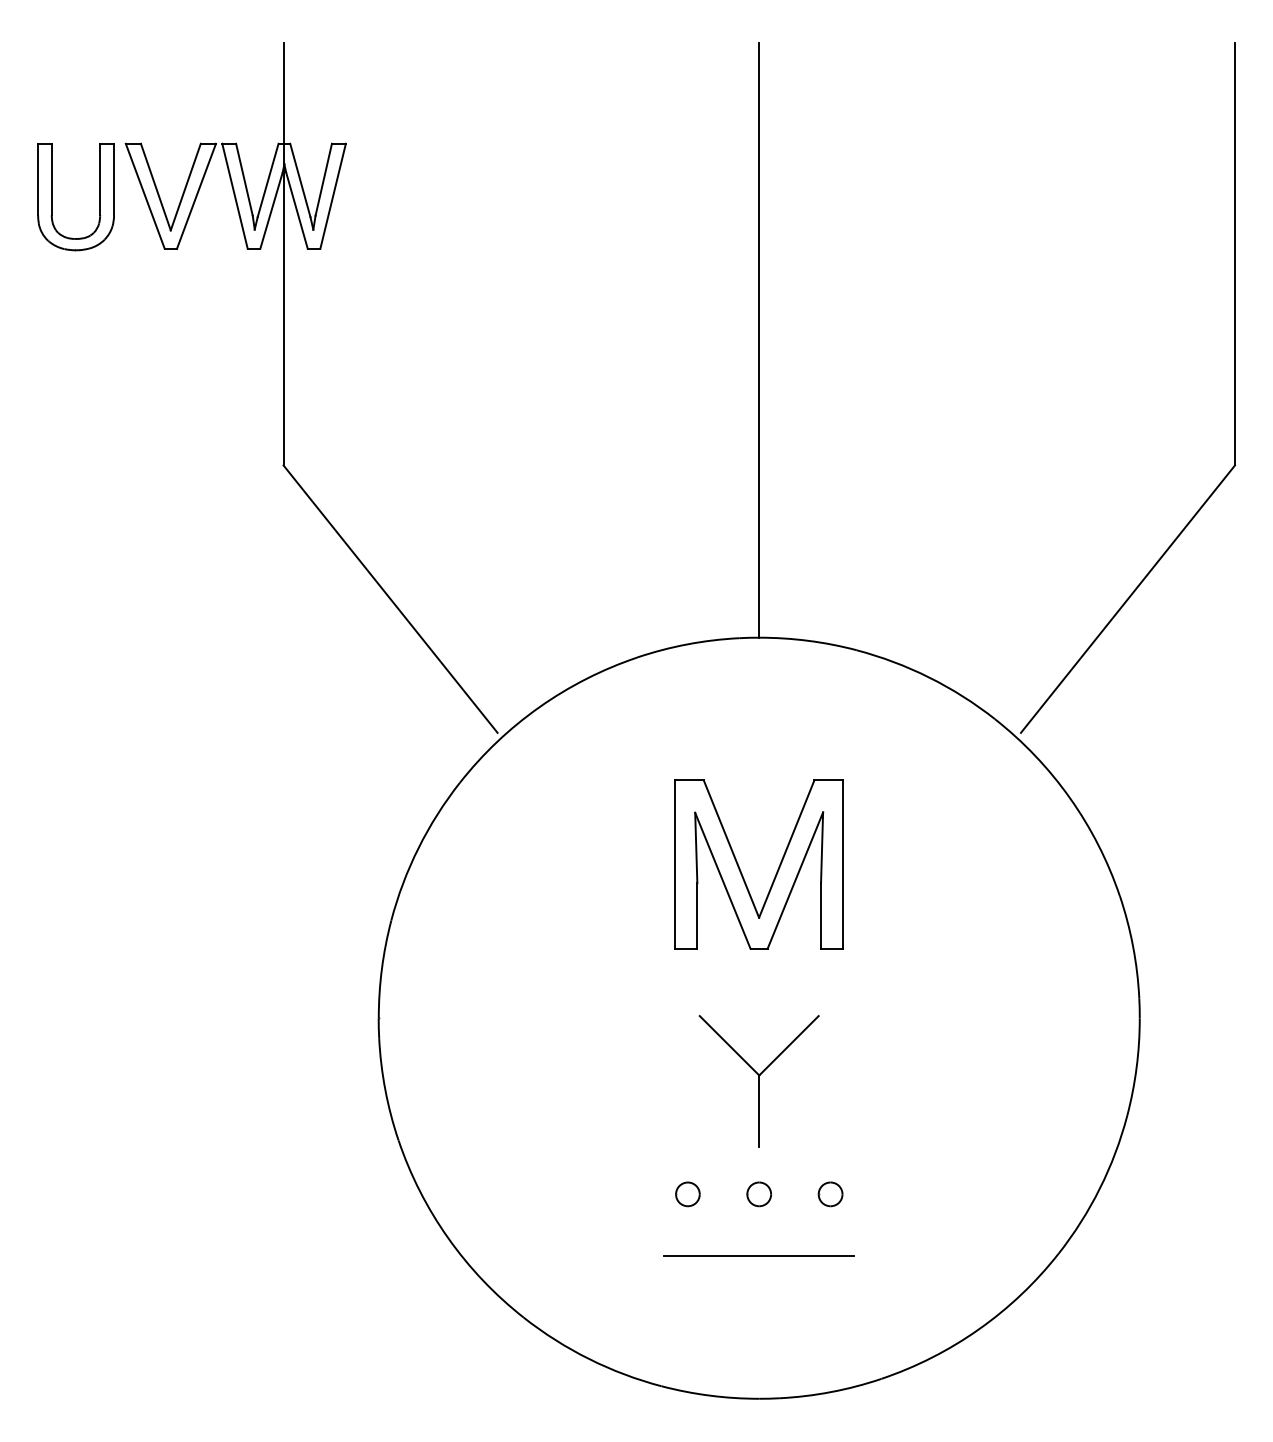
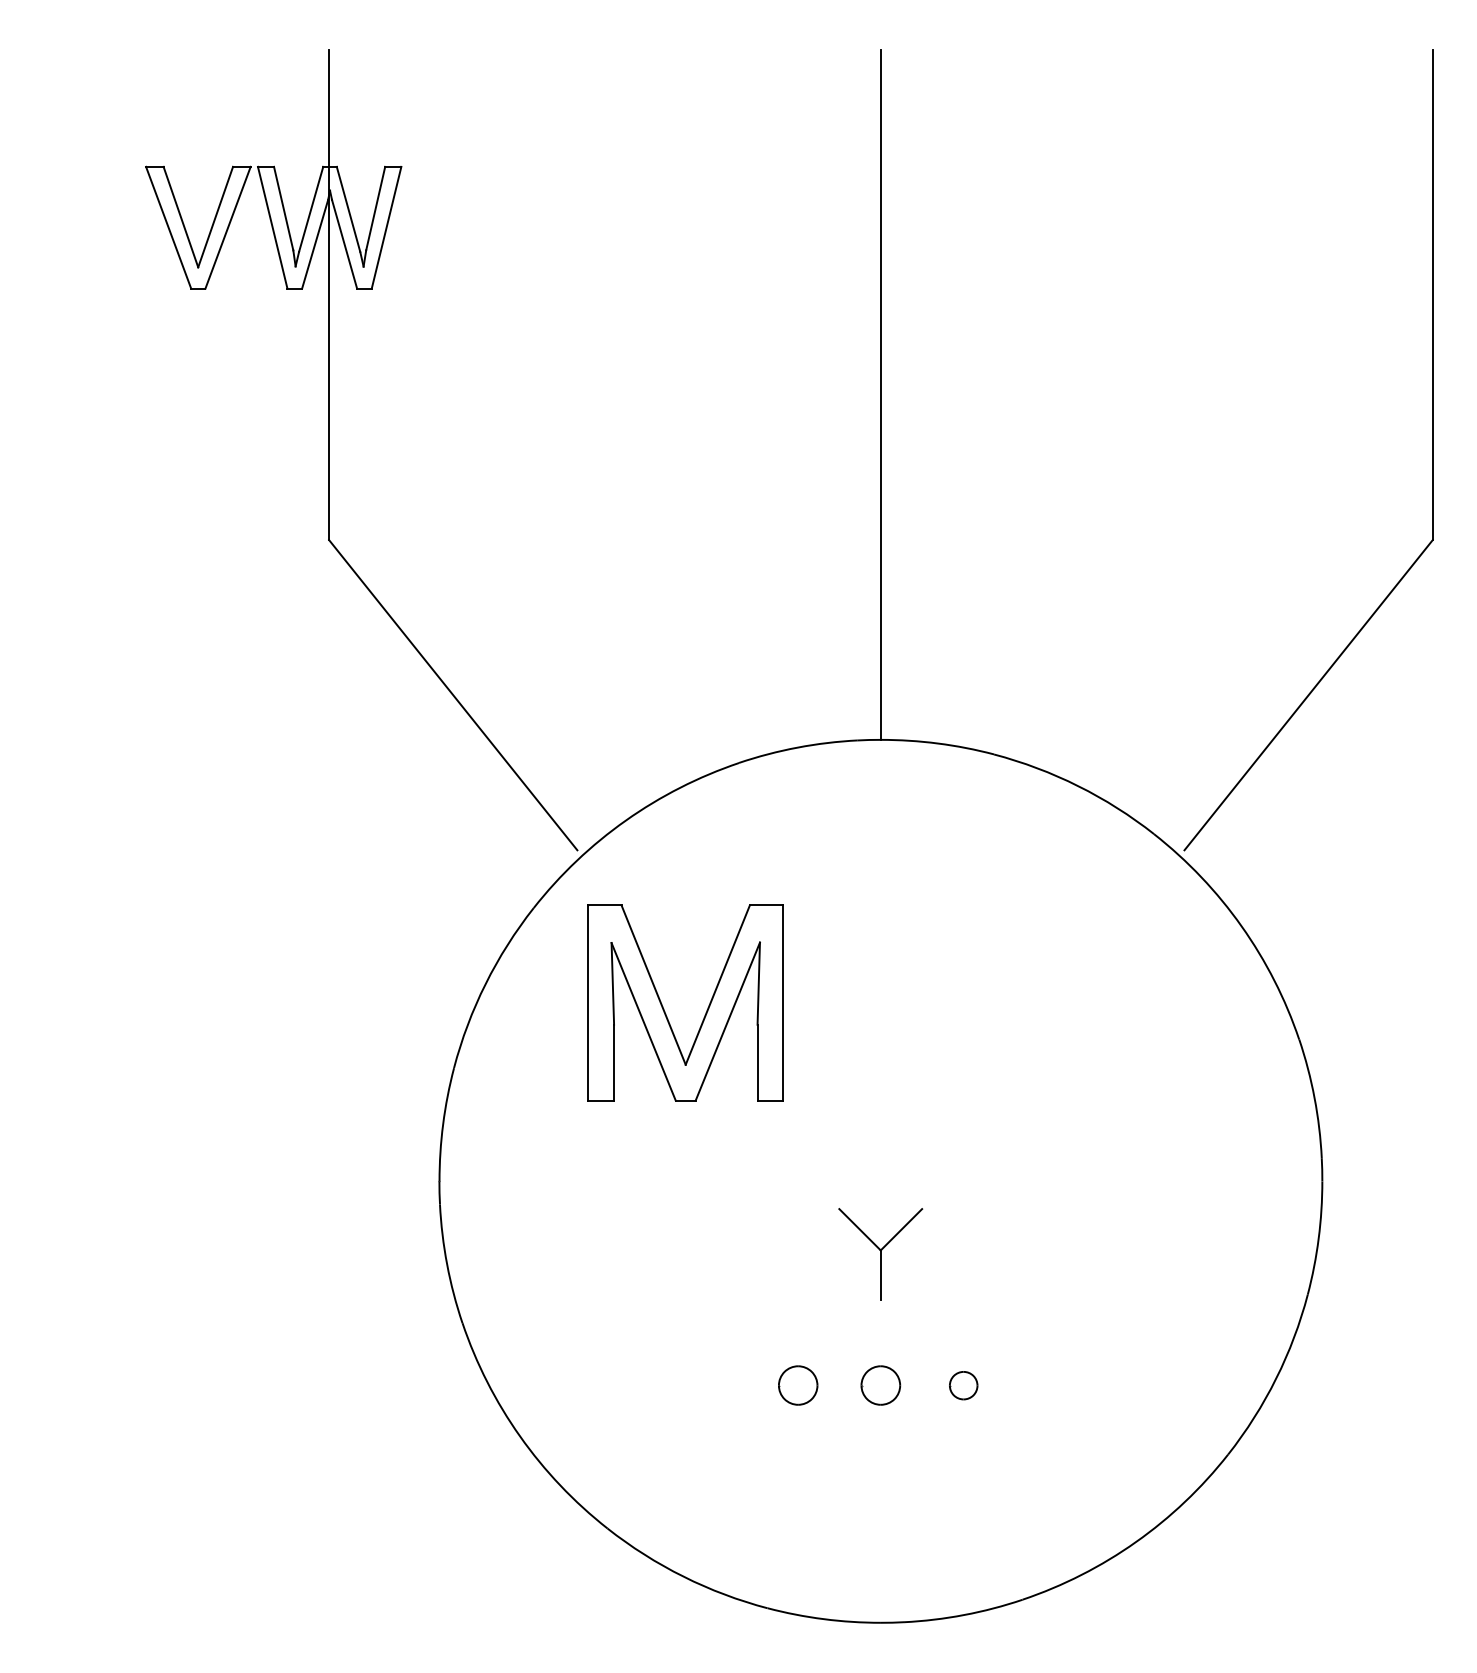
part: (99, 196) -> (115, 228), removed
part: (740, 869) -> (664, 1008), moved
part: (758, 1081) -> (880, 1254), size x0.6
part: (687, 1194) -> (797, 1385), size x1.4
part: (758, 1194) -> (880, 1385), size x1.4
line: (758, 1256) -> (880, 1457), removed

